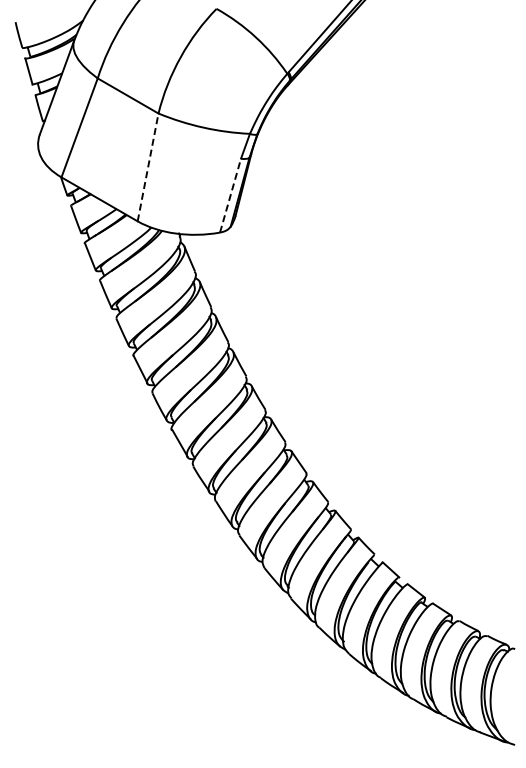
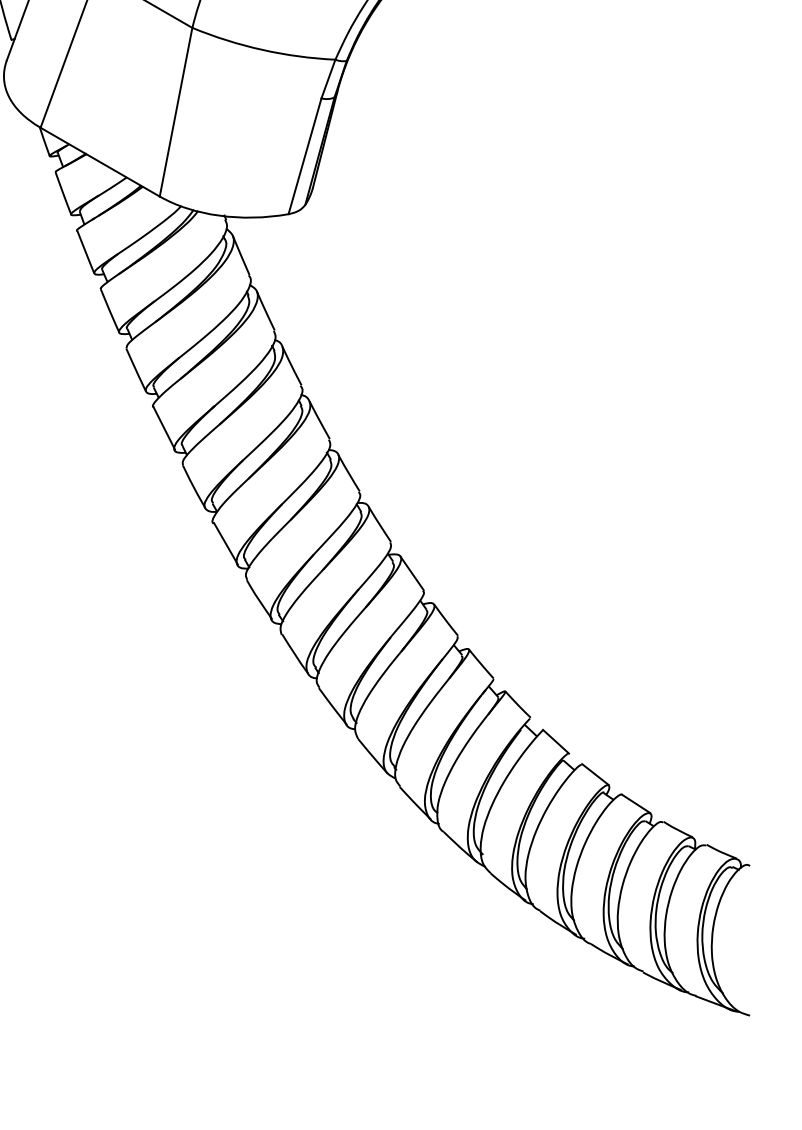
line: (148, 167) -> (176, 112), dashed -> solid
line: (230, 195) -> (304, 156), dashed -> solid

